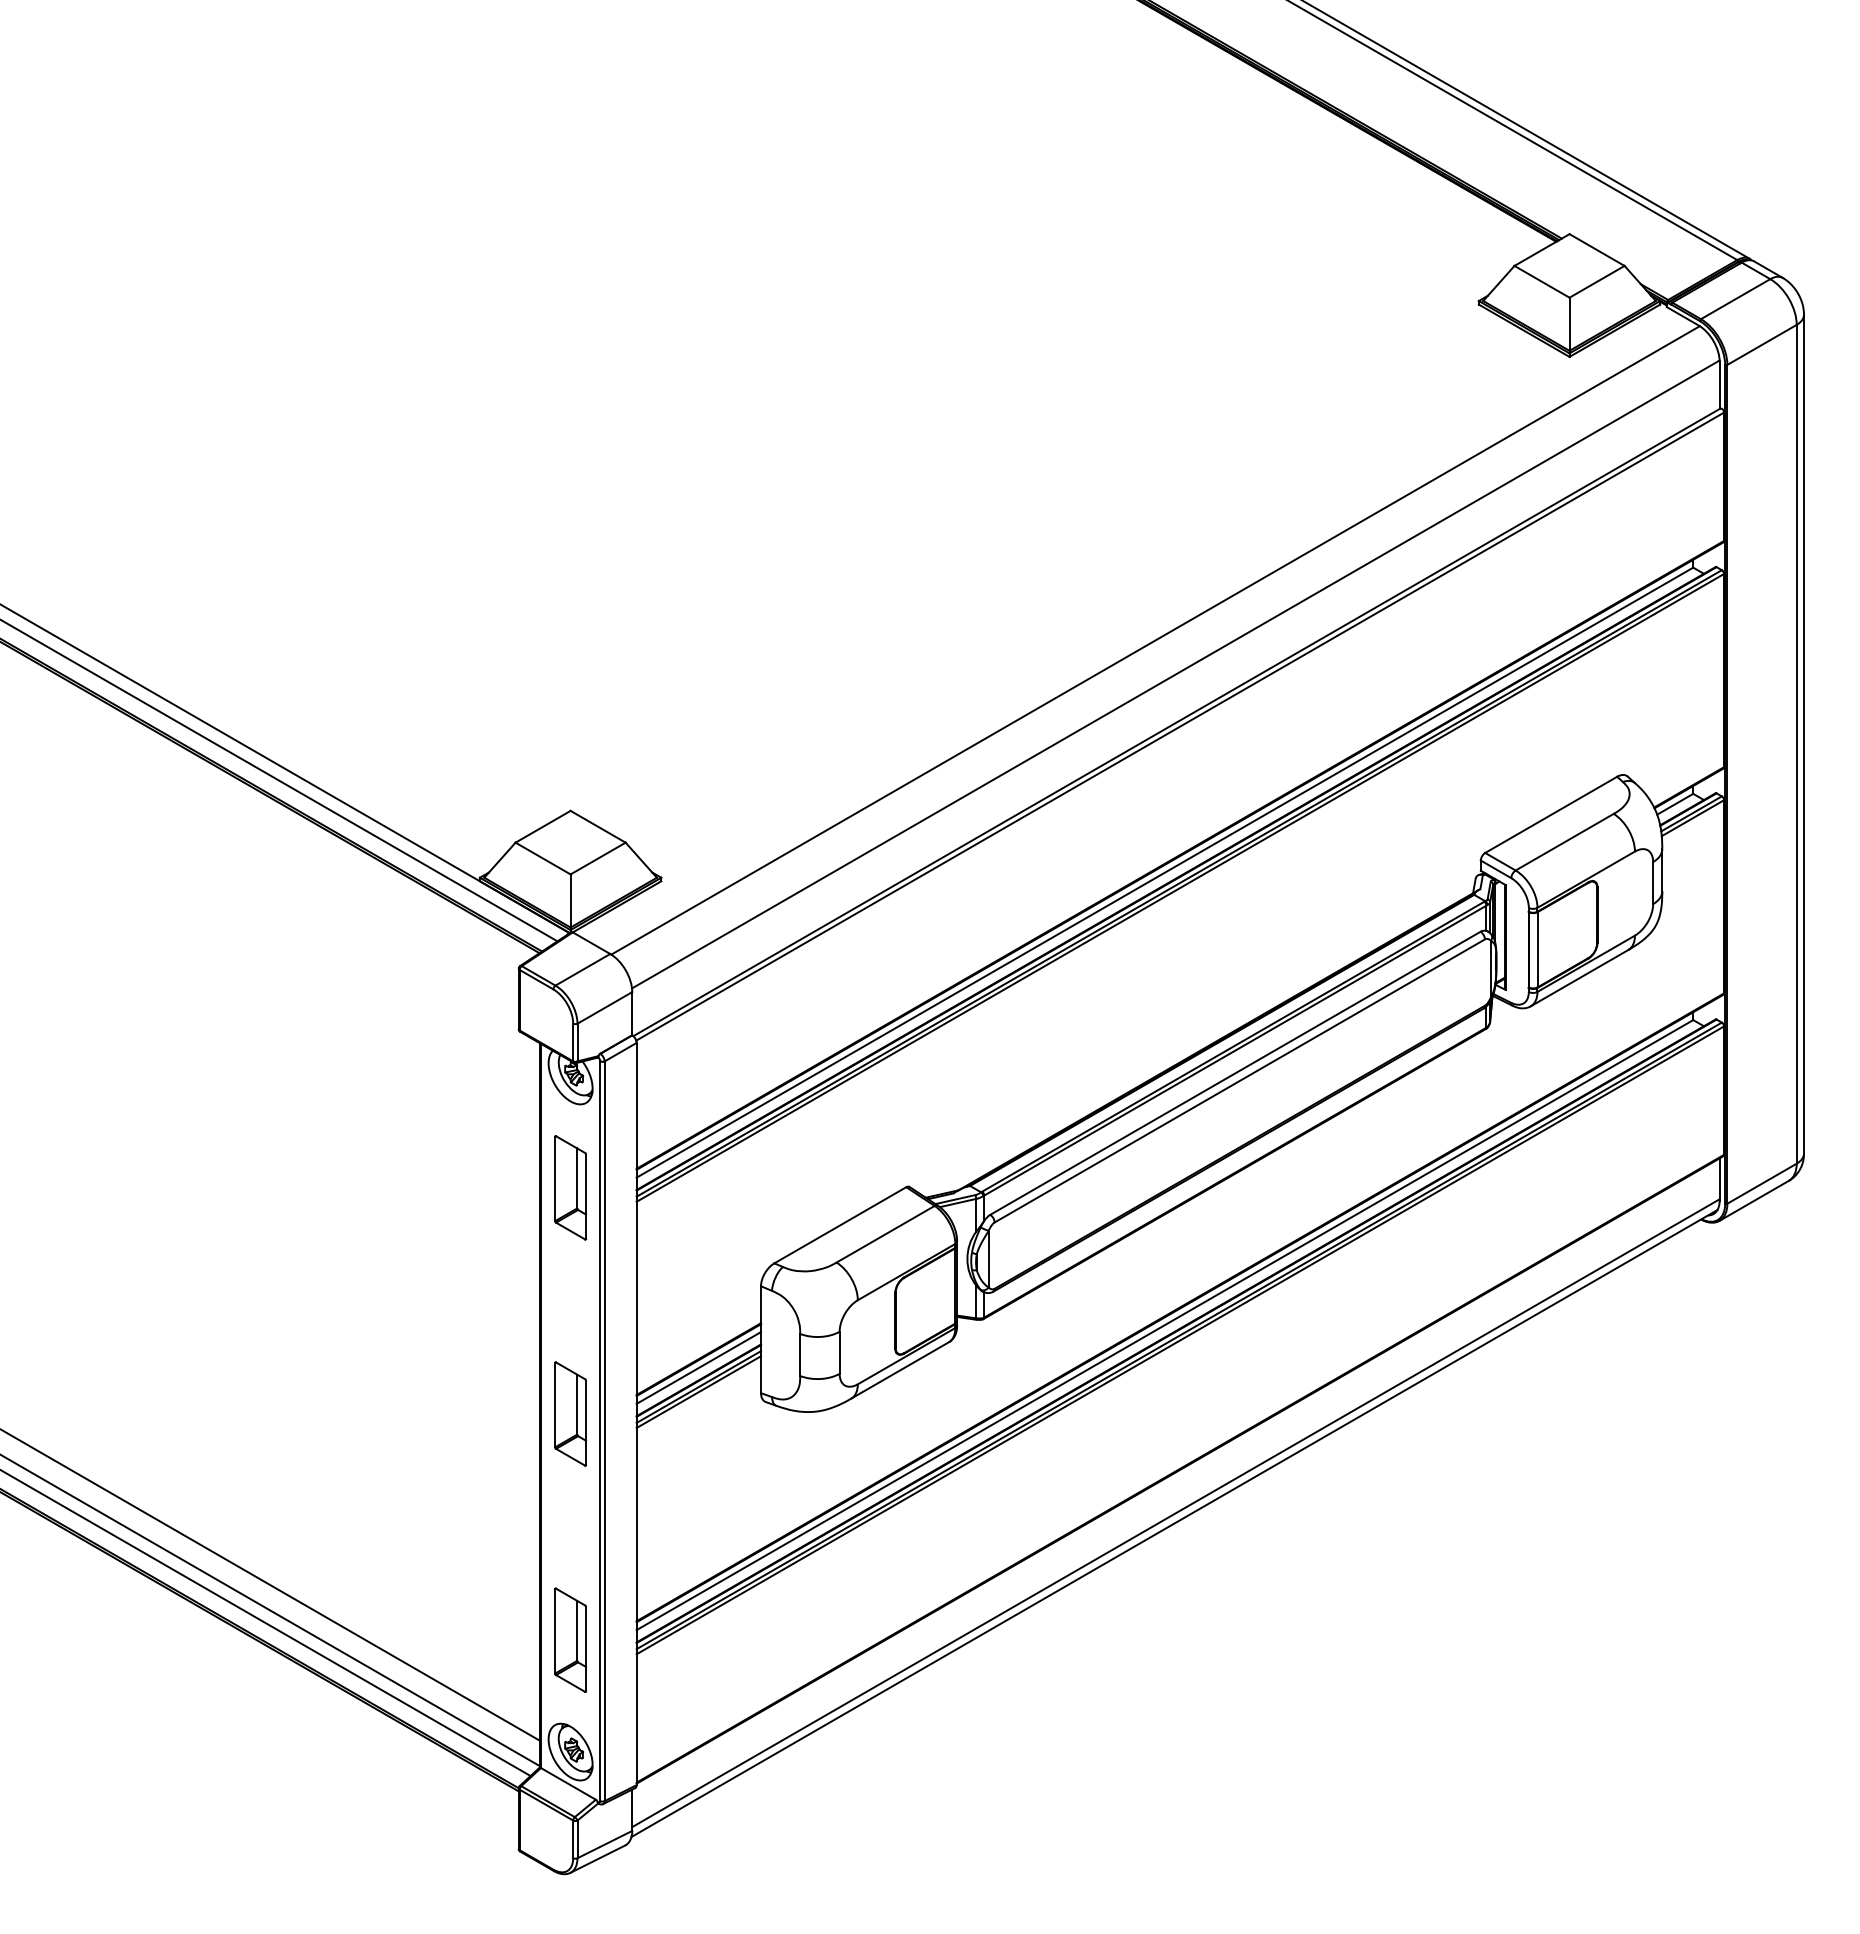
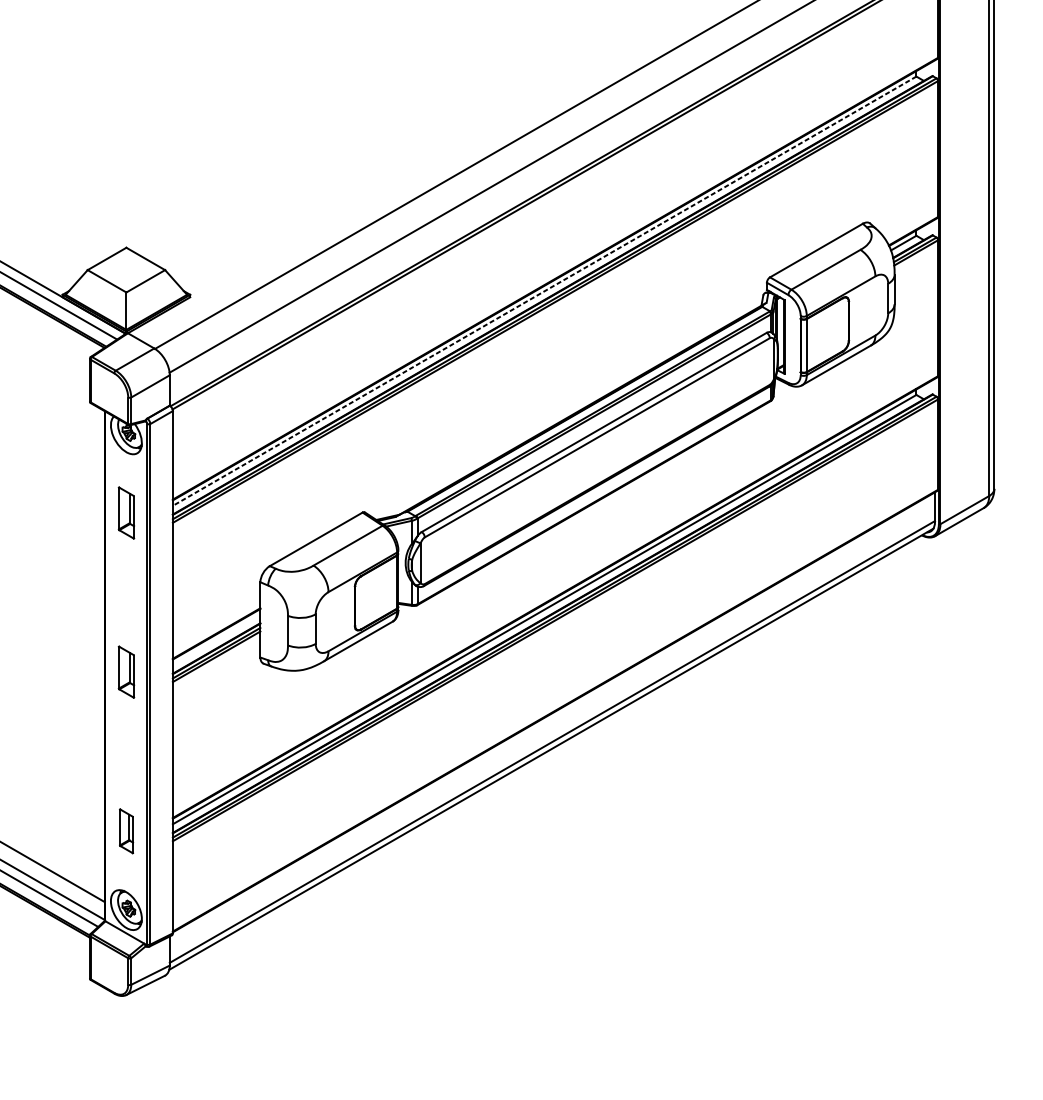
line: (1164, 872) -> (544, 291), solid -> dashed
part: (570, 1187) -> (126, 512), size x0.7
line: (698, 1367) -> (216, 639), removed
part: (570, 1413) -> (126, 671), size x0.7
part: (570, 1639) -> (126, 830), size x0.6

